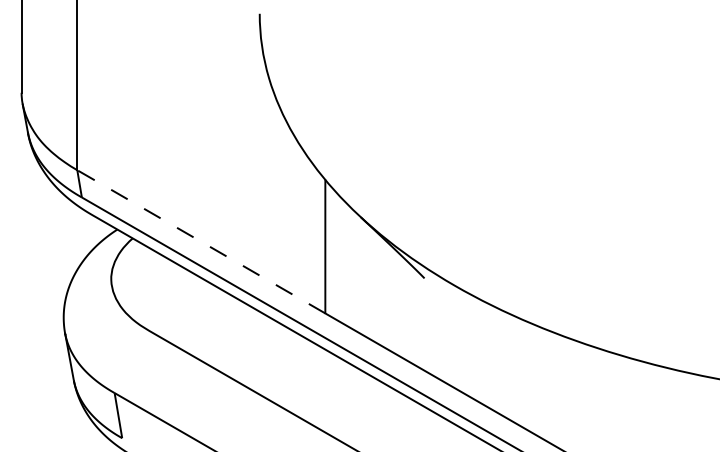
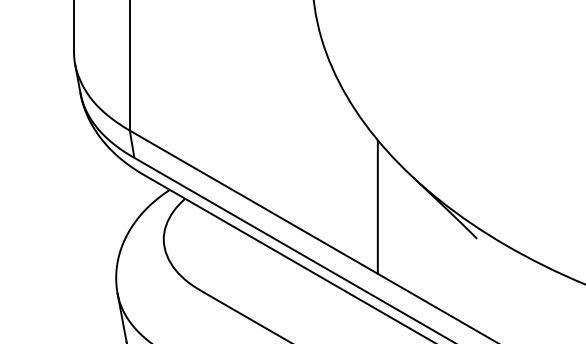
line: (200, 241) -> (253, 201), dashed -> solid

